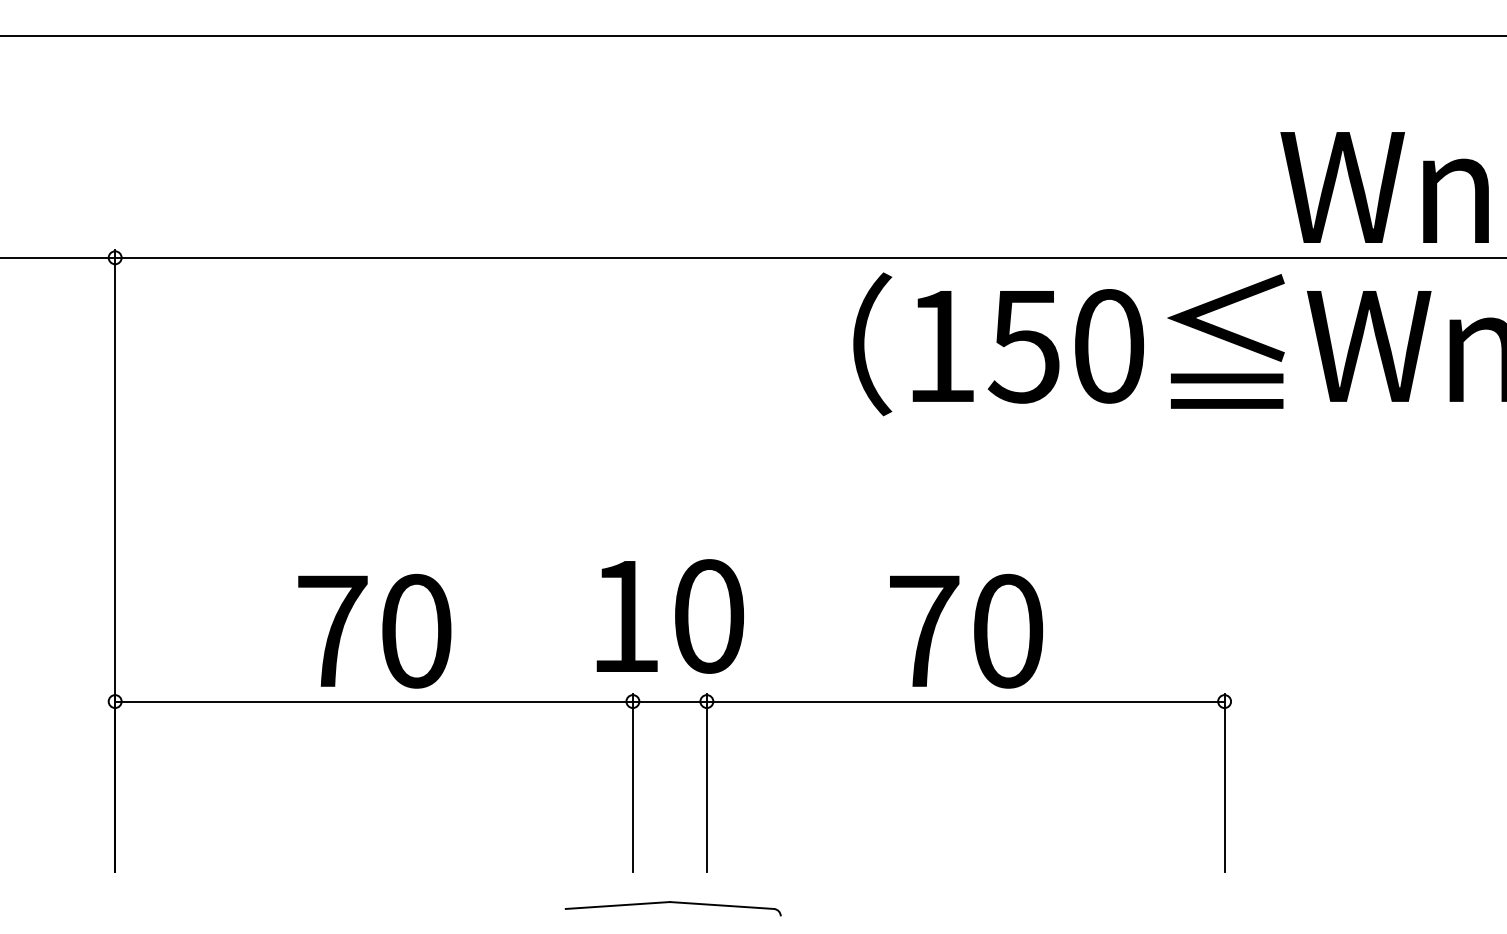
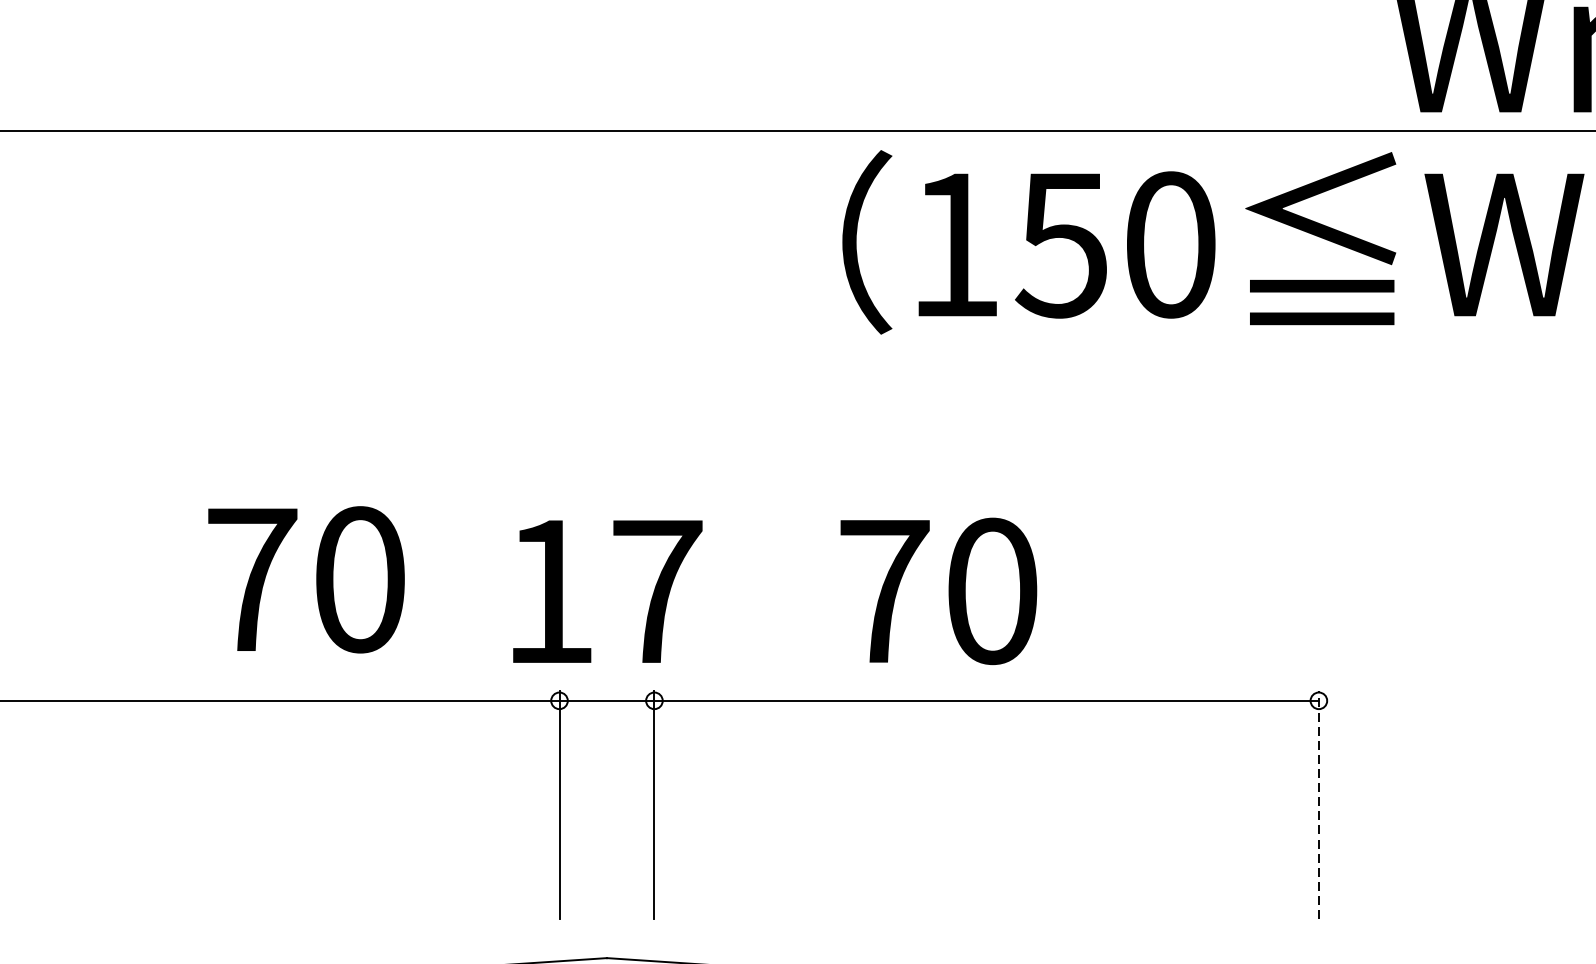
text: (709, 616) -> (657, 591), 10 -> 17
text: (966, 630) -> (938, 590), moved
text: (374, 631) -> (306, 580), moved
line: (1224, 782) -> (1318, 804), solid -> dashed

